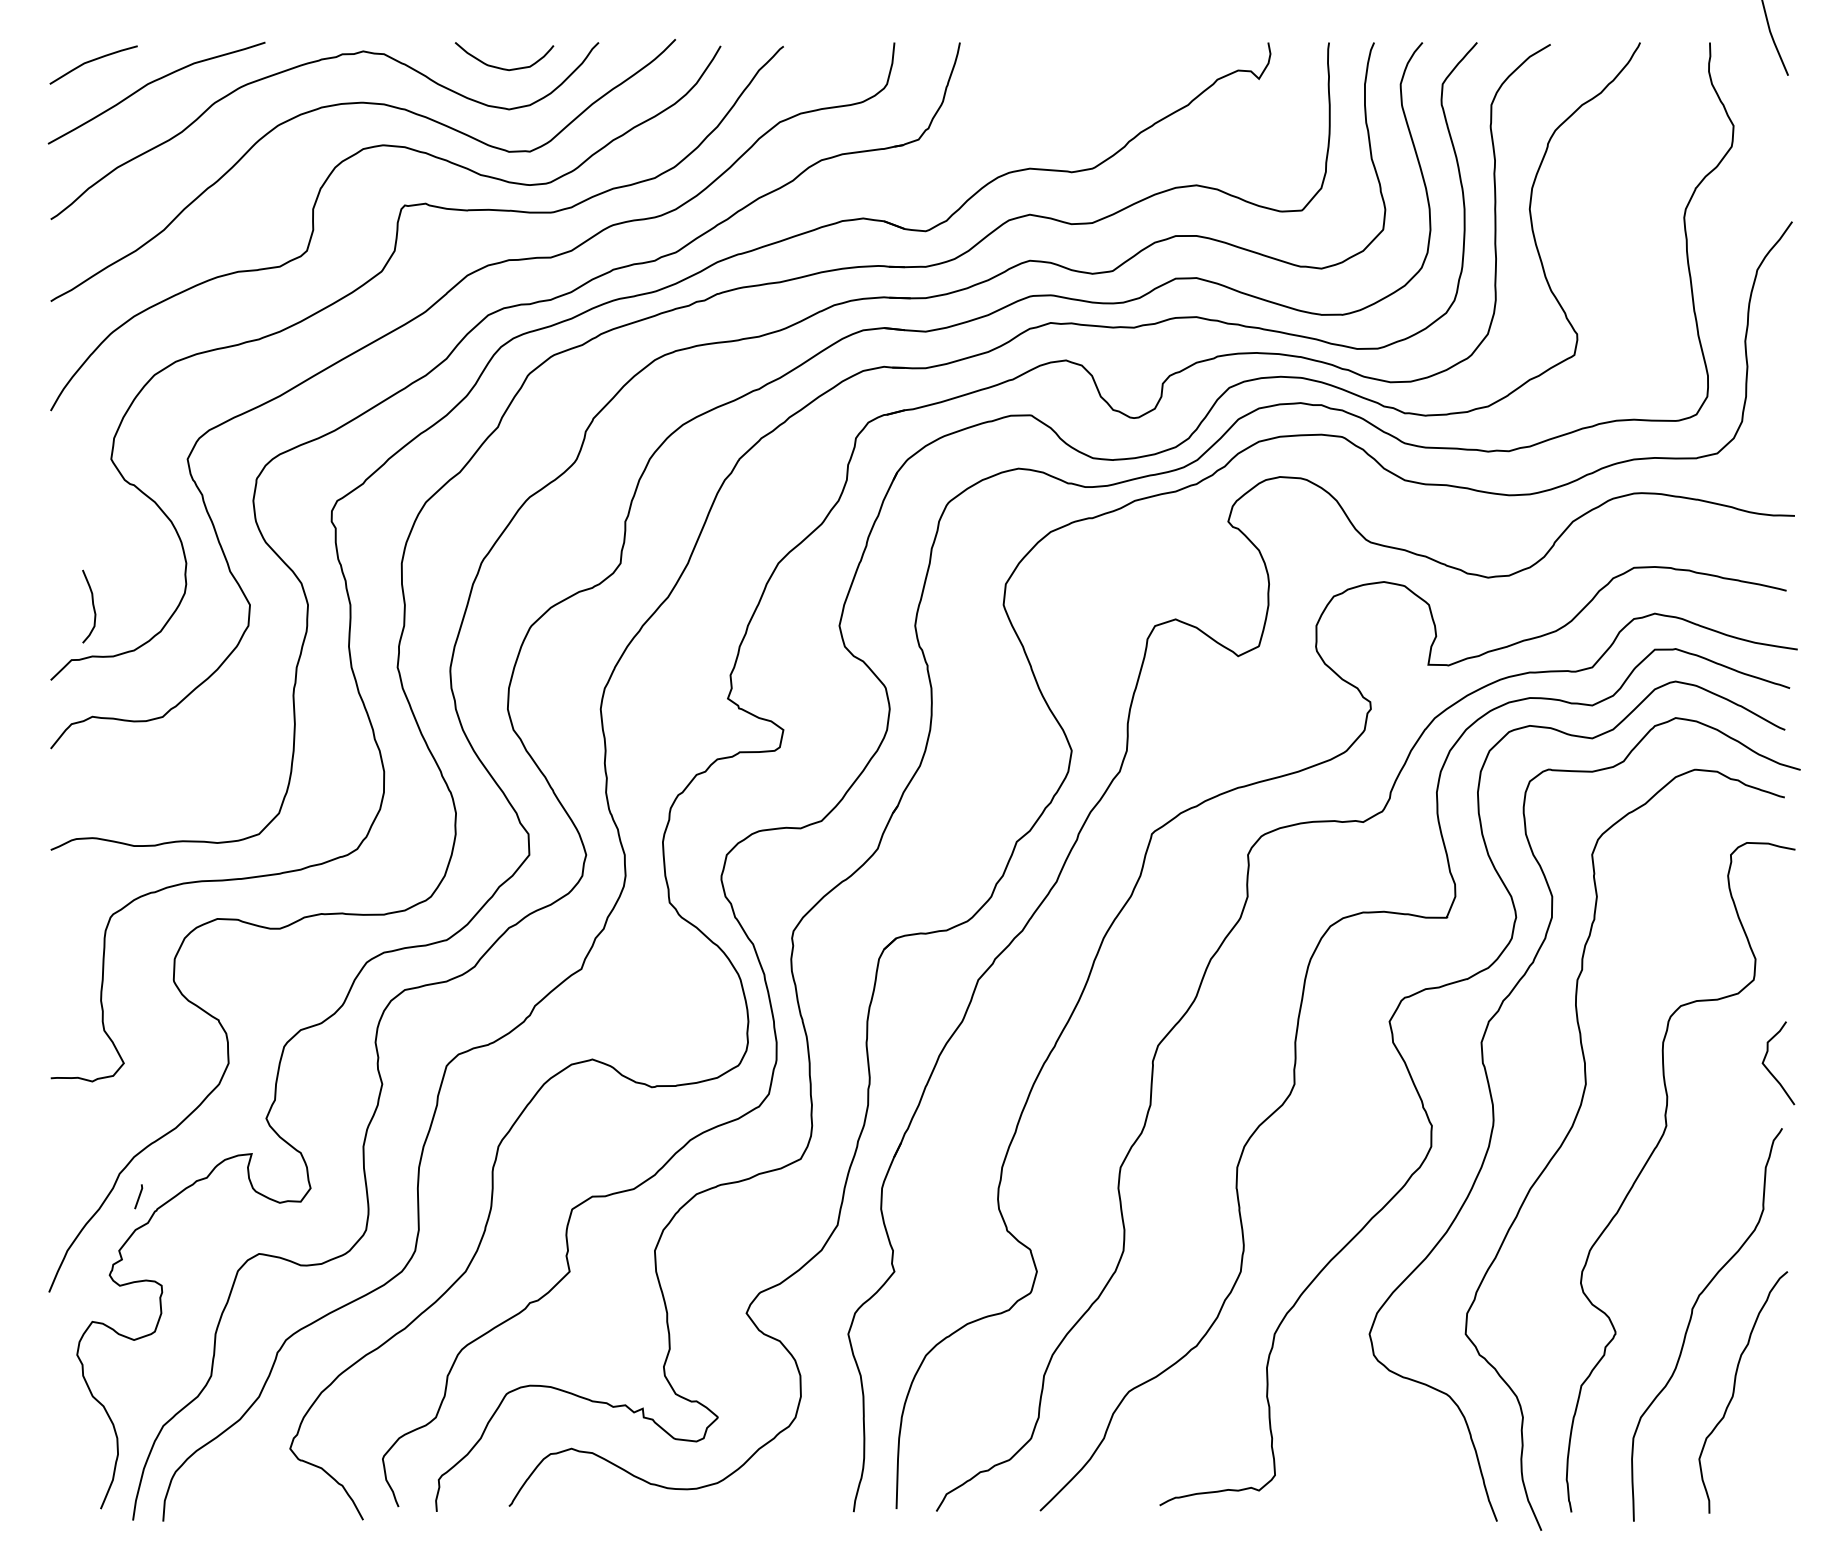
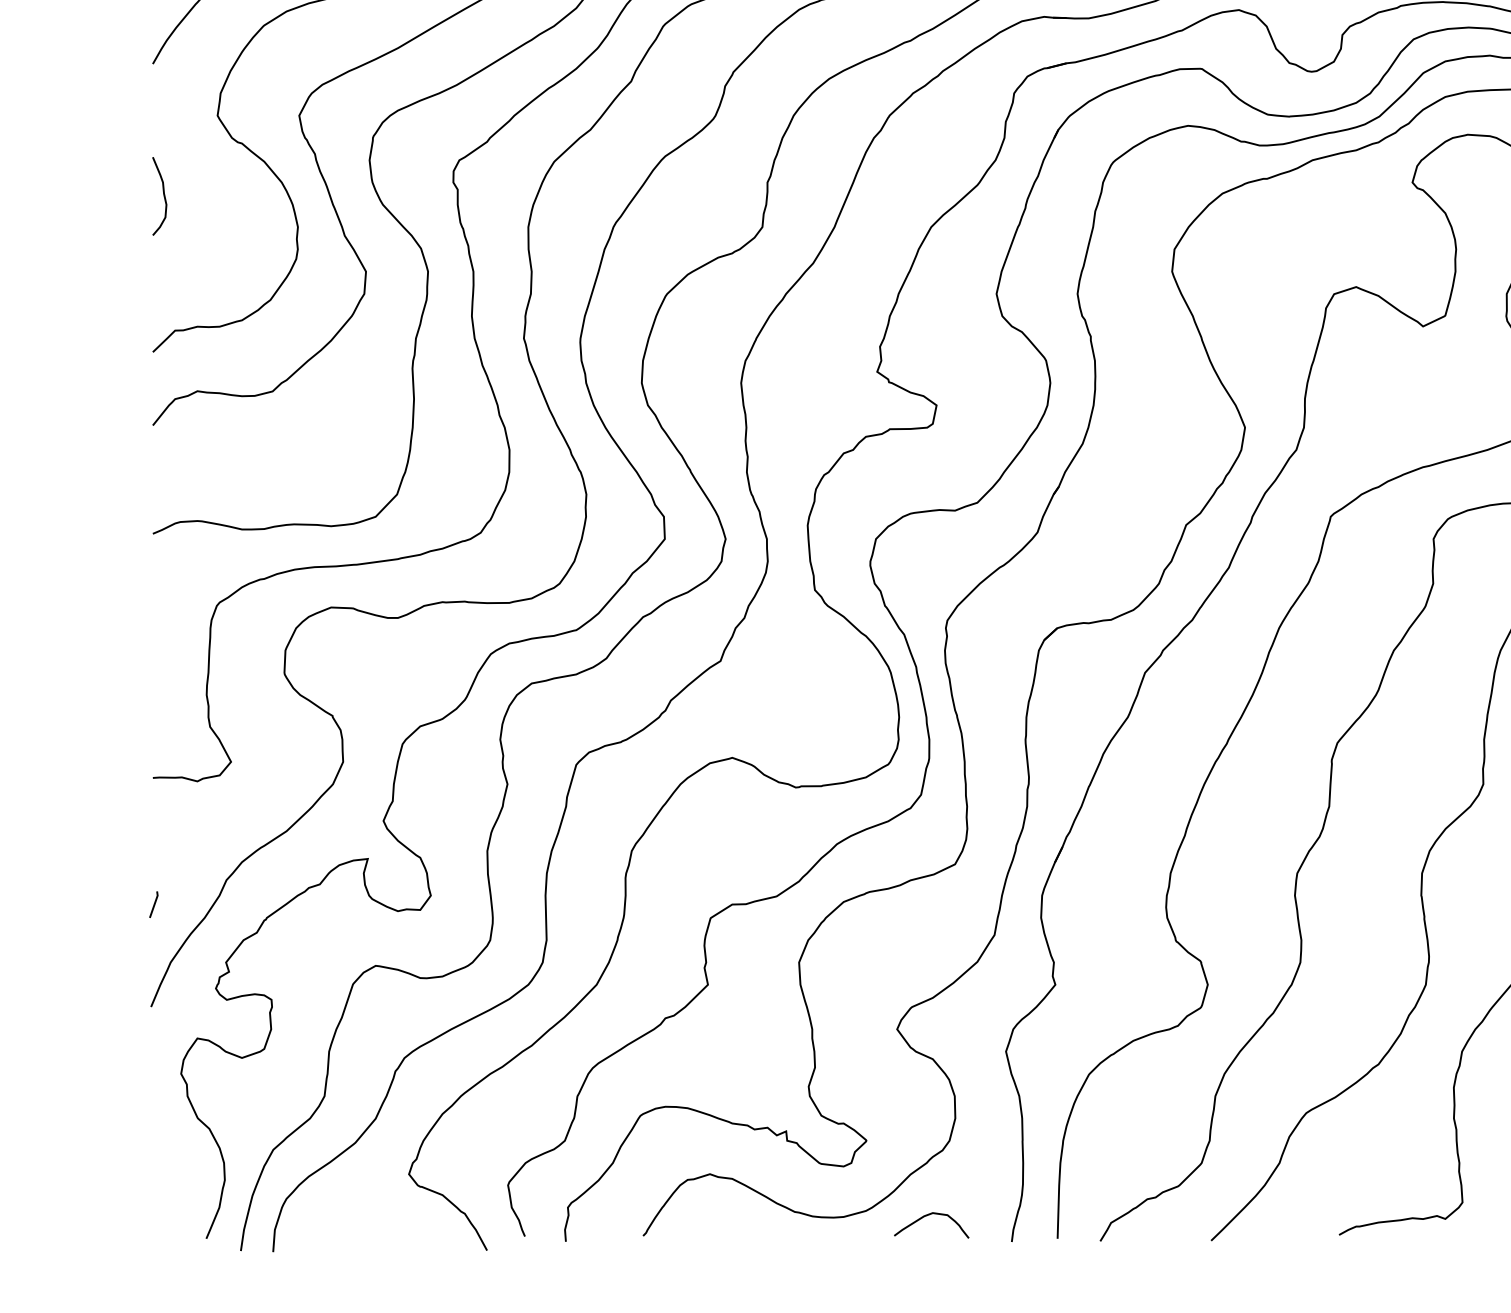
curve: (92, 606) -> (163, 196), moved
line: (138, 1196) -> (153, 904), moved
curve: (776, 1487) -> (929, 1215), added

